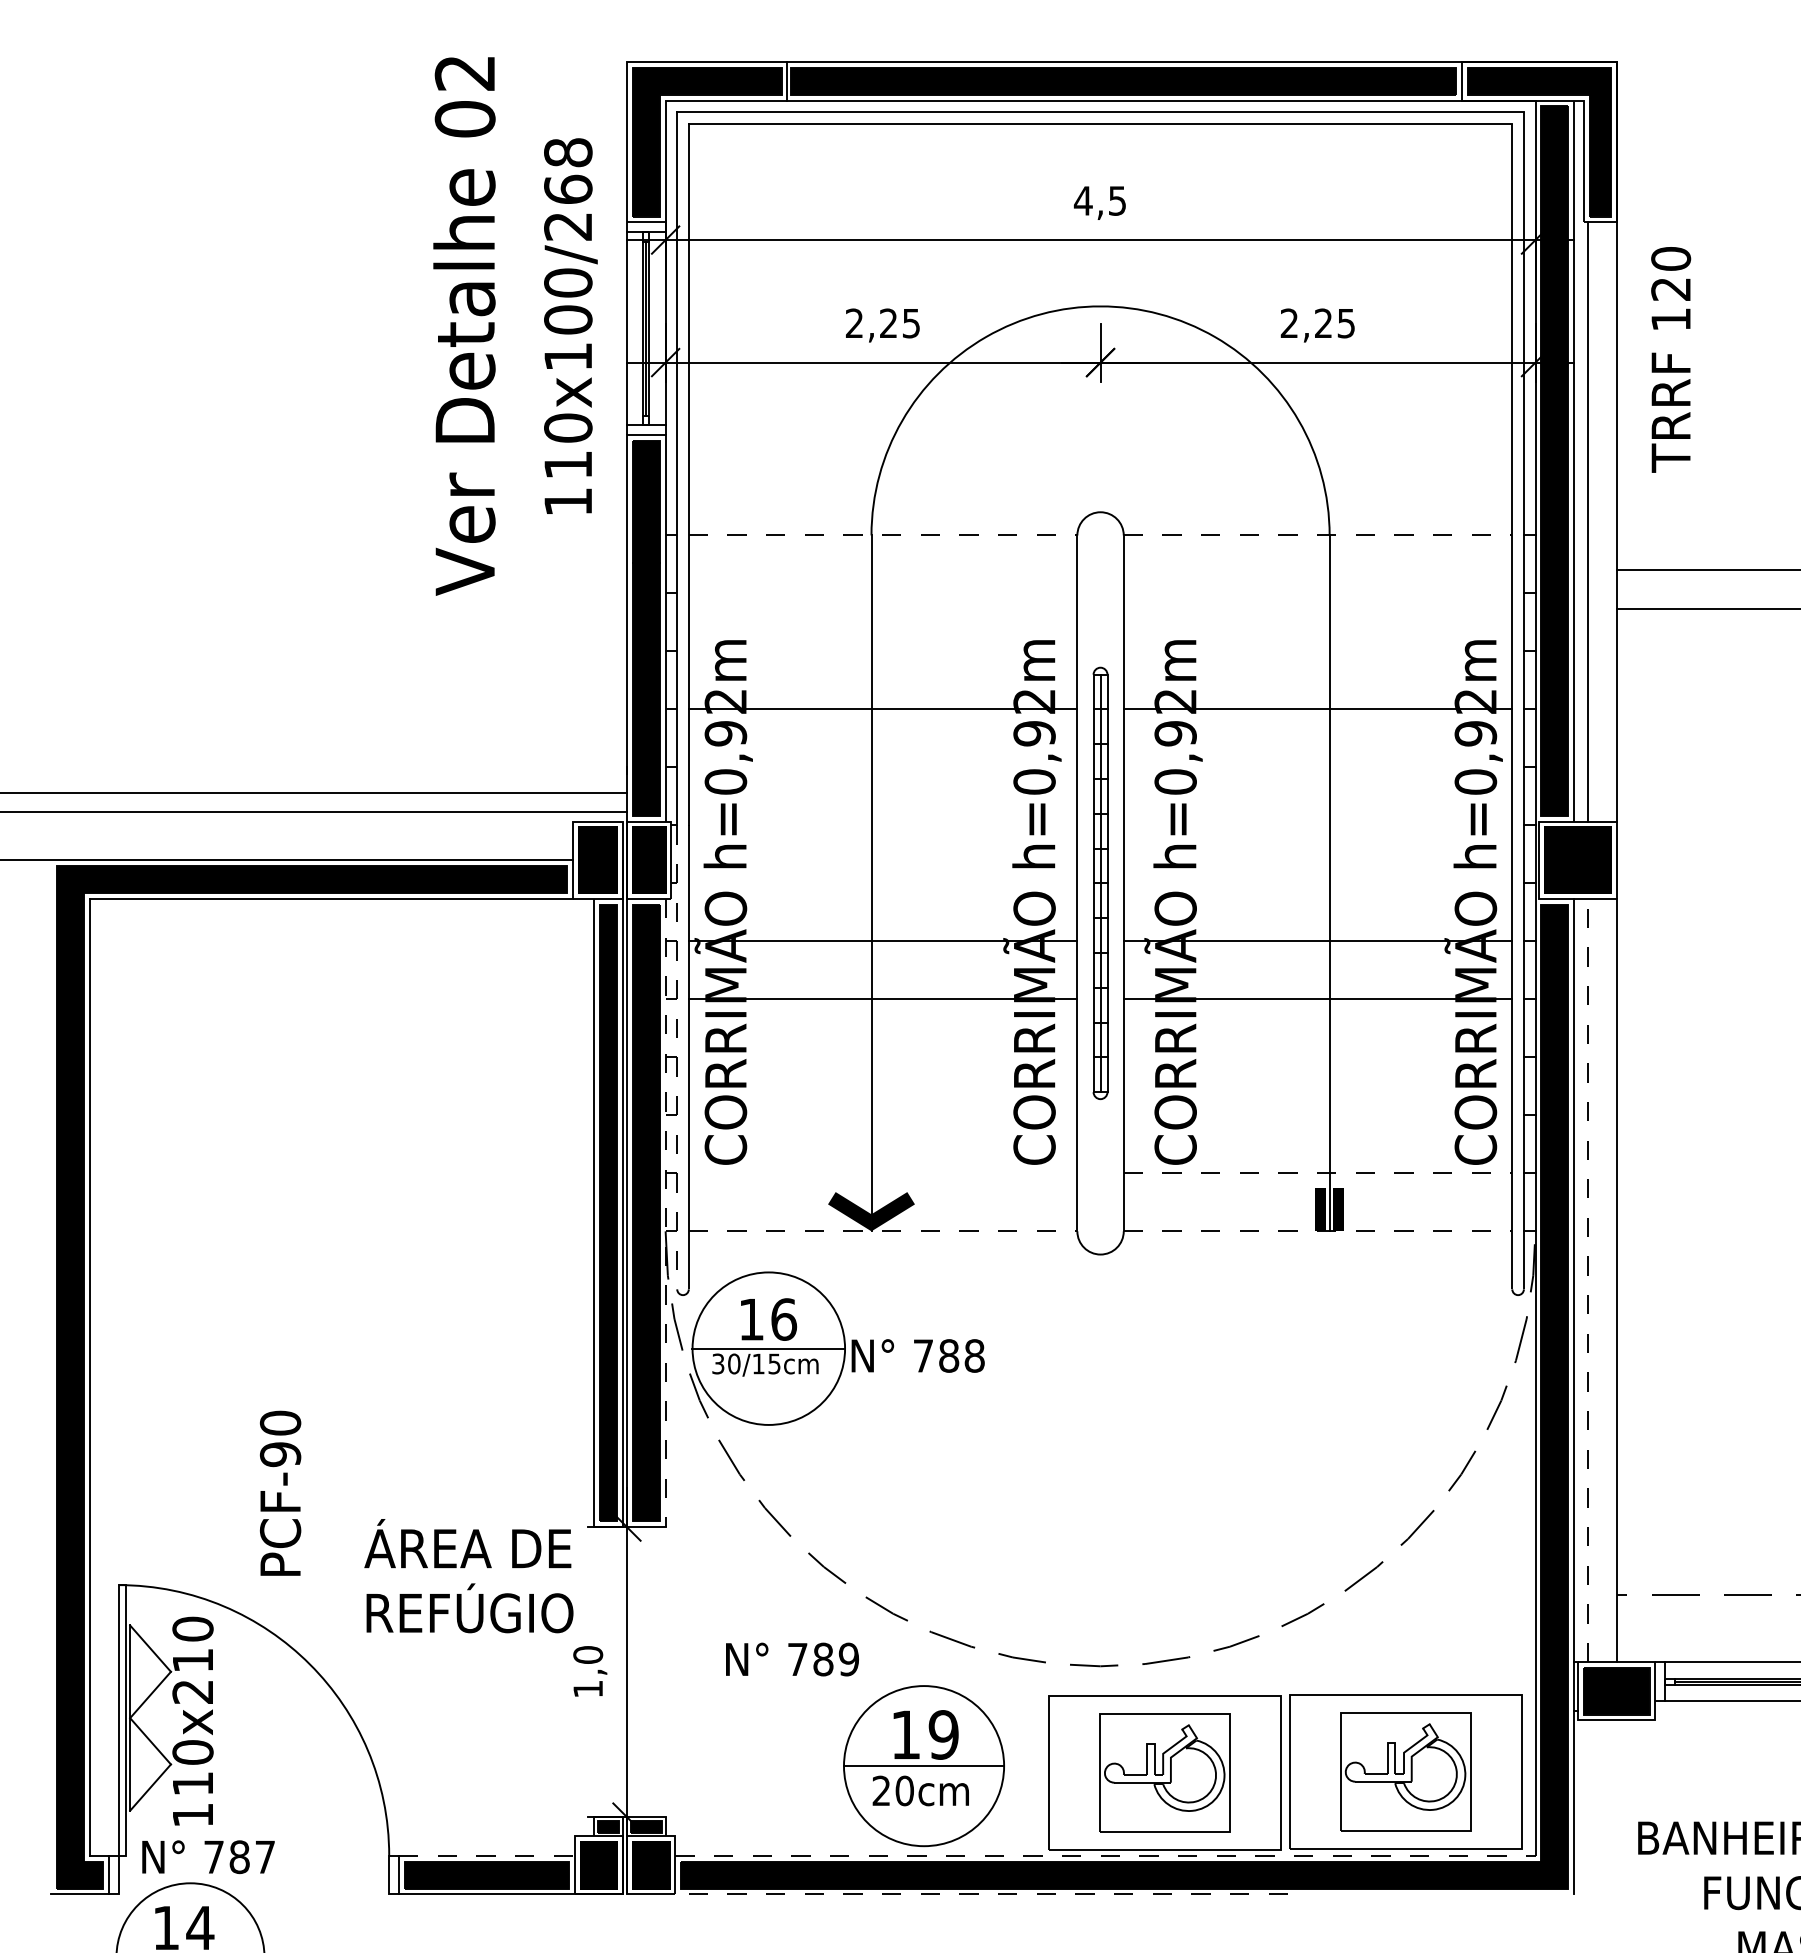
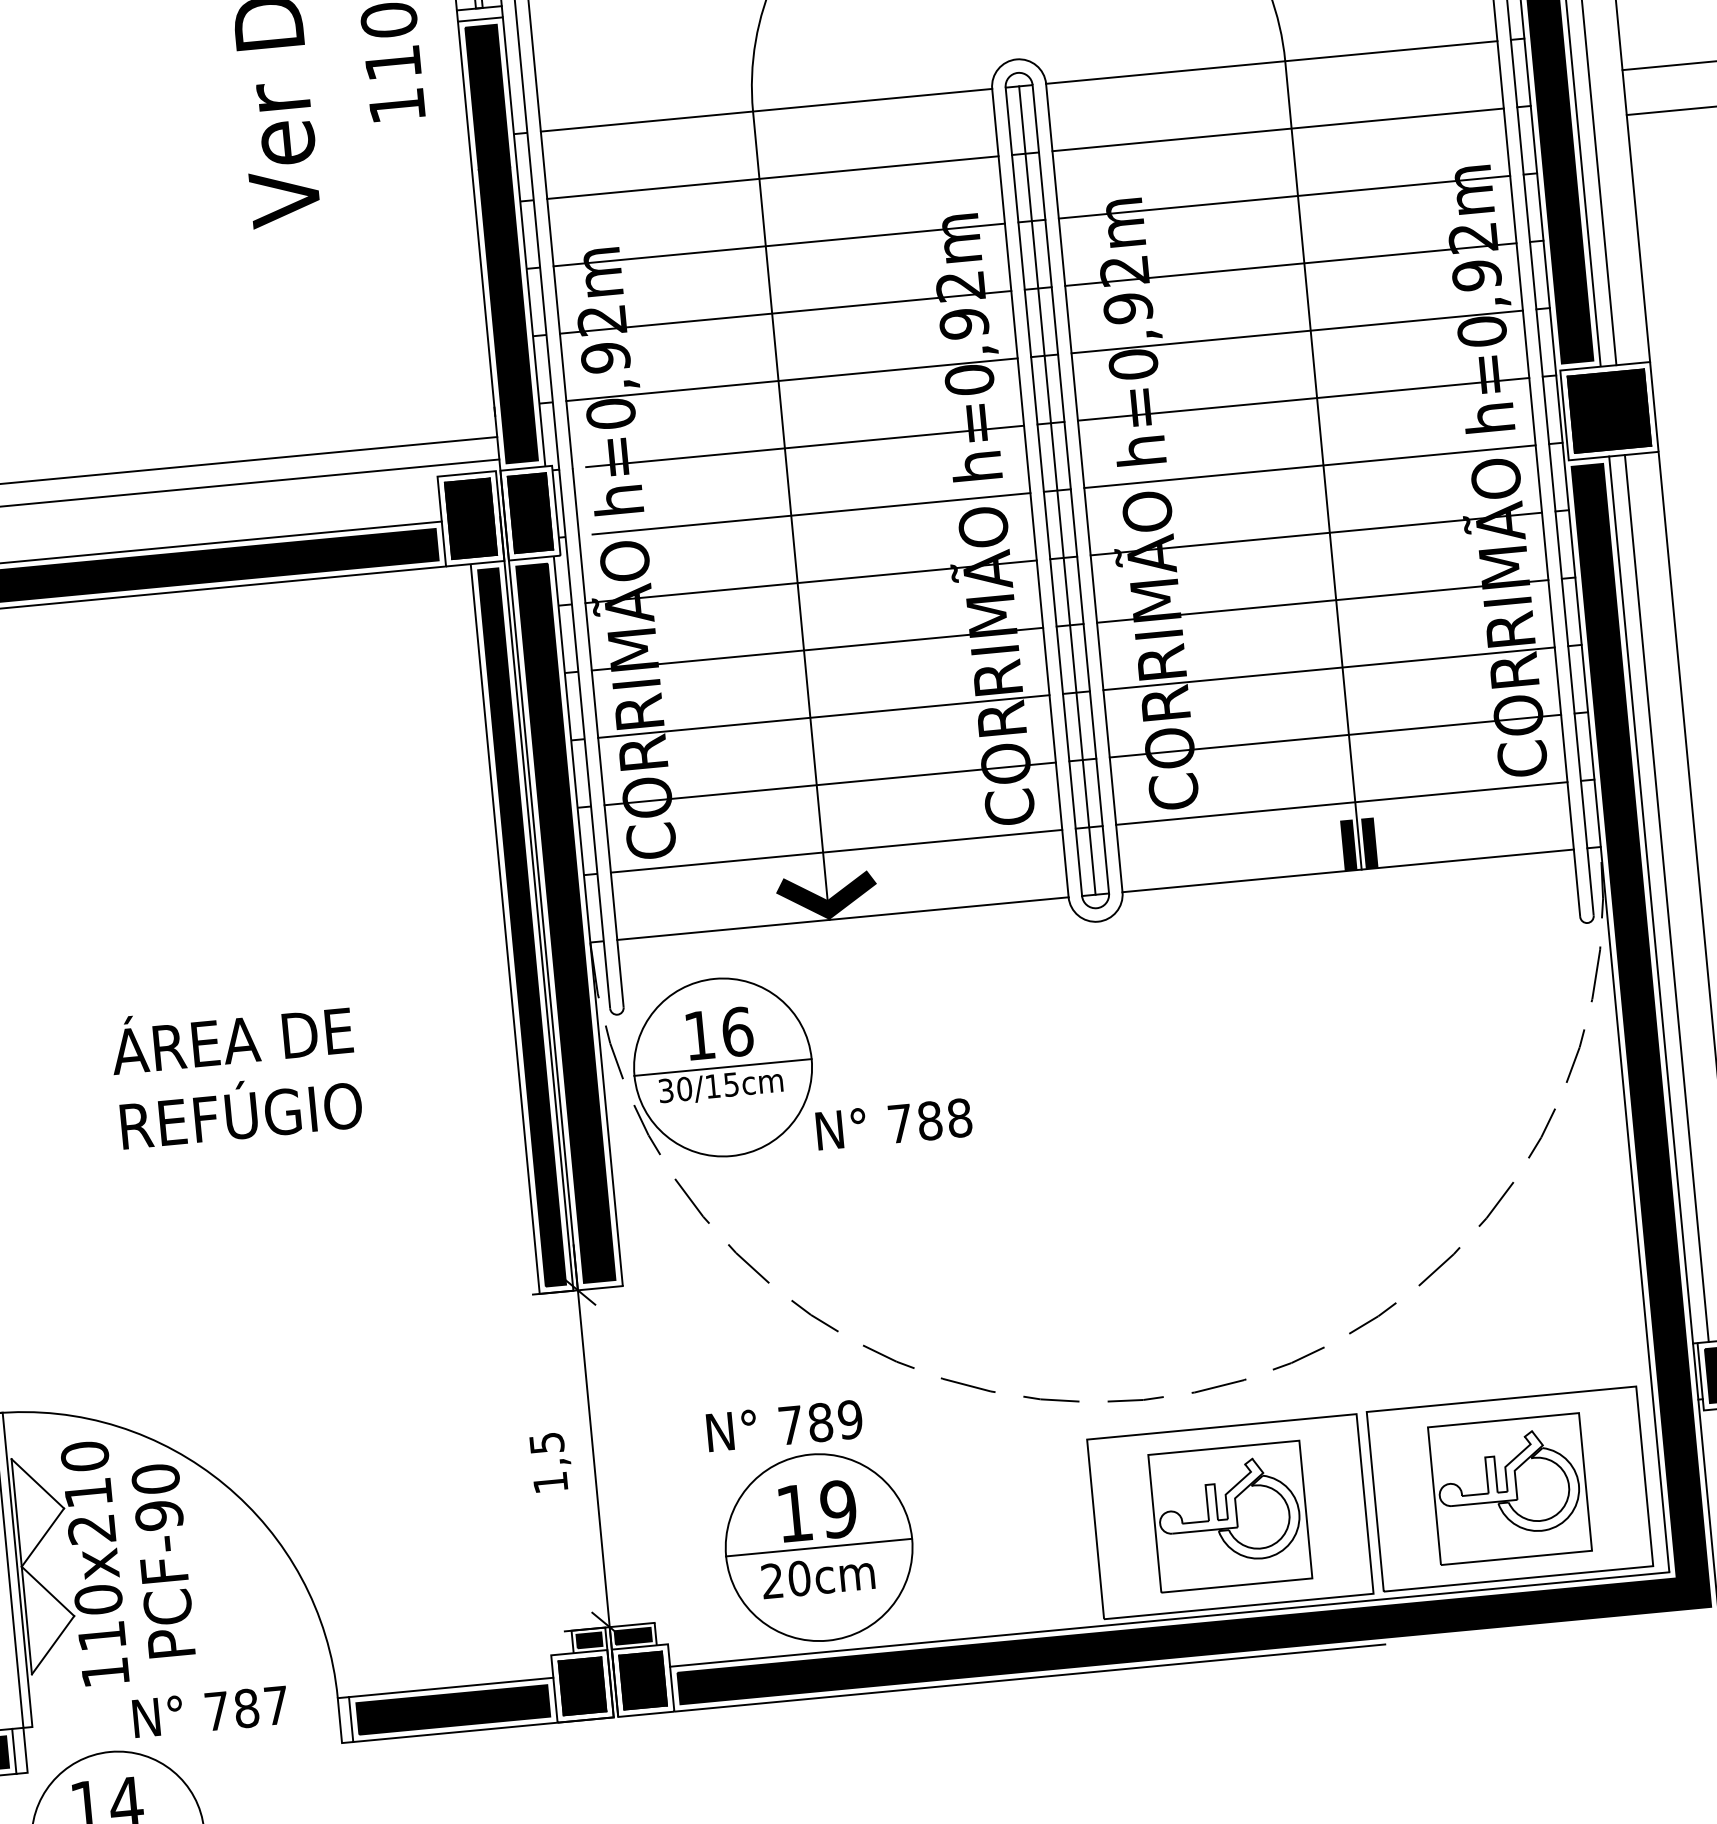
line: (883, 535) -> (767, 110), dashed -> solid
line: (1318, 535) -> (1272, 62), dashed -> solid
line: (882, 593) -> (772, 177), added
line: (1317, 593) -> (1277, 129), added
line: (882, 651) -> (778, 245), added
line: (1317, 651) -> (1283, 197), added
line: (882, 767) -> (791, 379), added
line: (1317, 767) -> (1296, 332), added
line: (888, 825) -> (804, 446), added
line: (1317, 825) -> (1302, 399), added
line: (888, 883) -> (811, 513), added
part: (1100, 883) -> (1057, 490), size x1.67
line: (1317, 883) -> (1309, 466), added
line: (677, 1057) -> (585, 739), dashed -> solid
line: (882, 1057) -> (823, 716), added
line: (1317, 1057) -> (1328, 668), added
line: (882, 1115) -> (829, 784), added
line: (1317, 1115) -> (1334, 736), added
line: (882, 1173) -> (835, 851), added
line: (1318, 1173) -> (1342, 803), dashed -> solid
line: (665, 1213) -> (588, 921), dashed -> solid
line: (883, 1231) -> (843, 918), dashed -> solid
line: (1318, 1231) -> (1348, 870), dashed -> solid
line: (1587, 1280) -> (1666, 898), dashed -> solid
text: (917, 1355) -> (893, 1123), moved
text: (280, 1492) -> (163, 1559), moved
text: (468, 1576) -> (235, 1073), moved
text: (588, 1654) -> (547, 1442), 1,0 -> 1,5
part: (923, 1766) -> (818, 1548), moved
line: (486, 1855) -> (450, 1687), dashed -> solid
line: (1105, 1855) -> (1169, 1619), dashed -> solid
text: (208, 1857) -> (210, 1712), moved
line: (981, 1894) -> (1030, 1678), dashed -> solid

